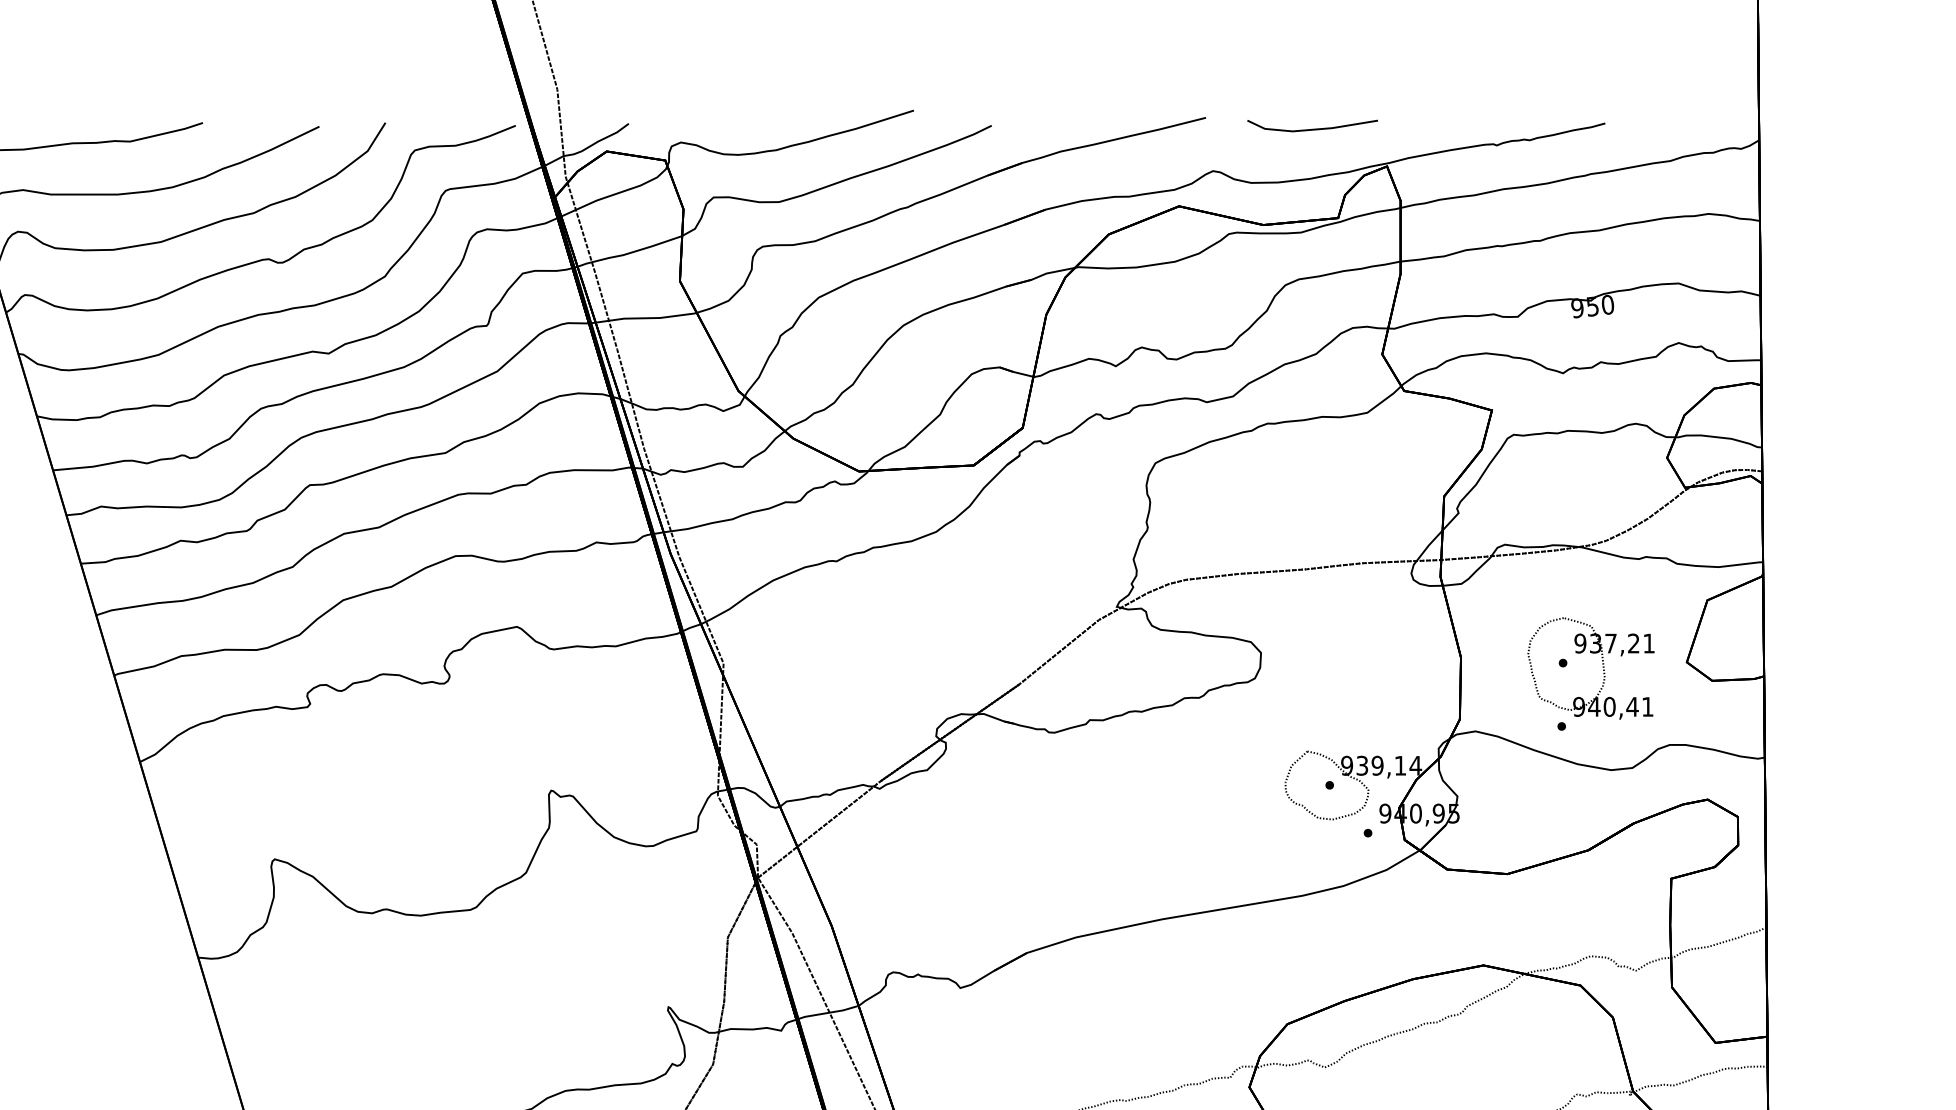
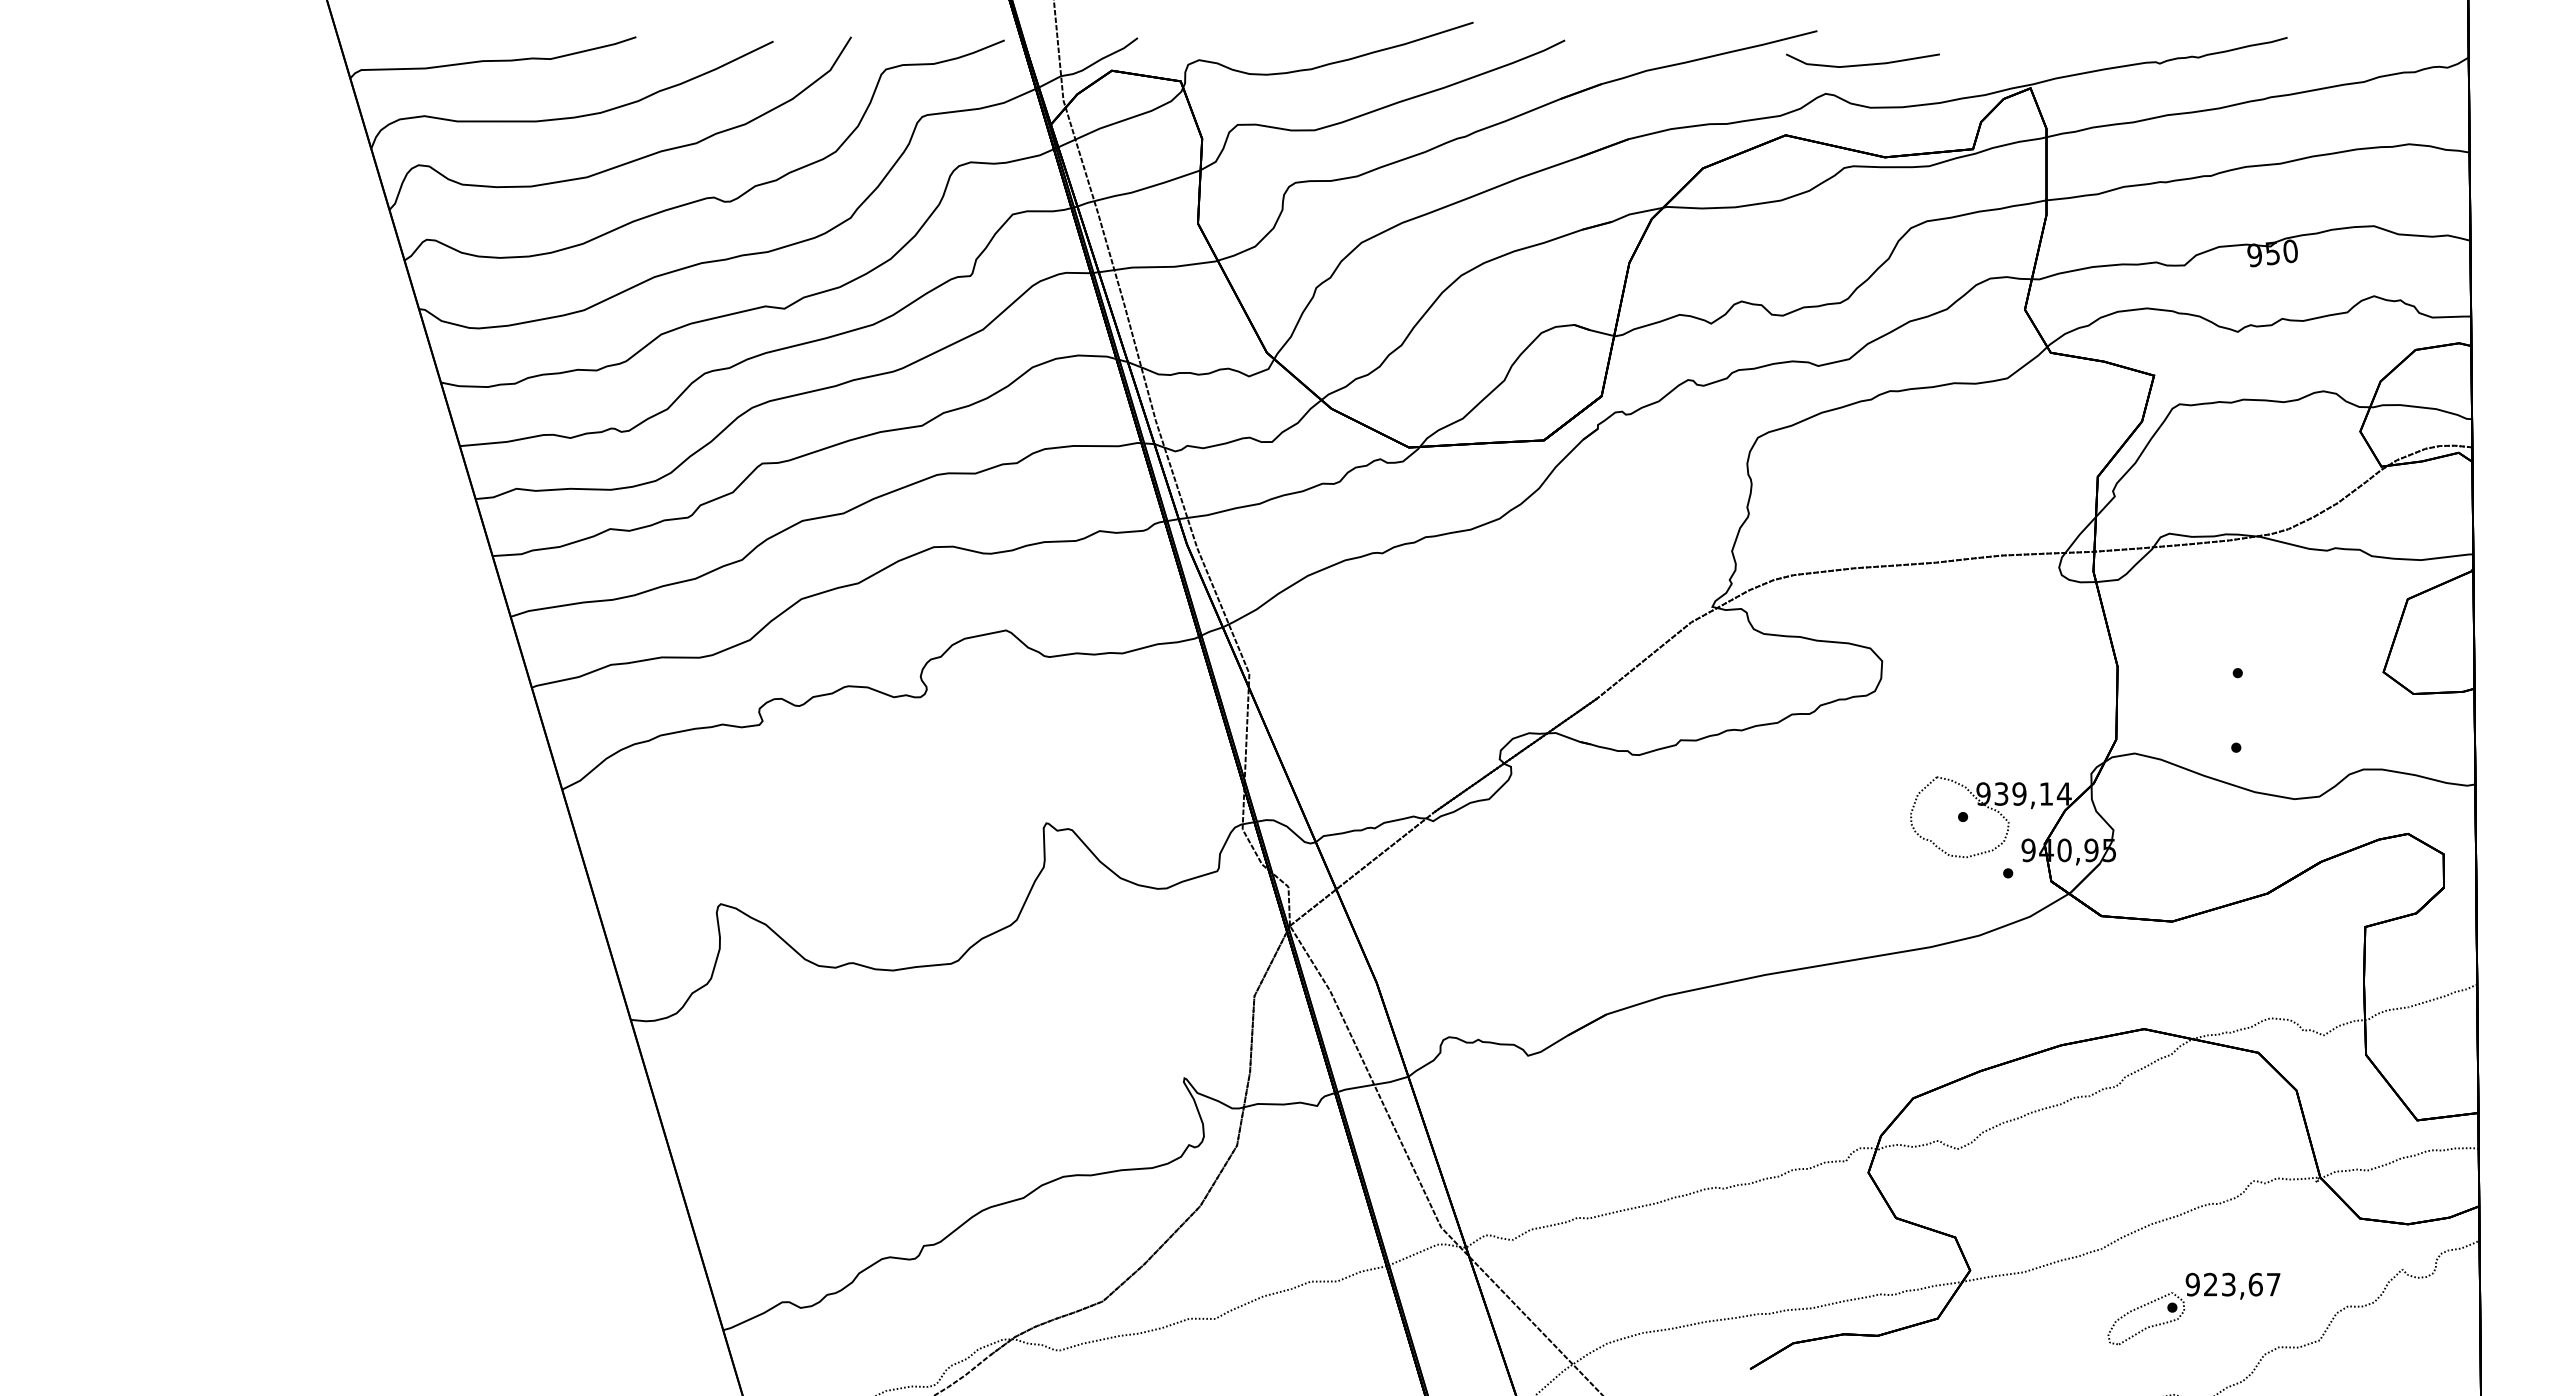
line: (1312, 129) -> (1862, 64), moved
part: (1602, 667) -> (2284, 678), removed

